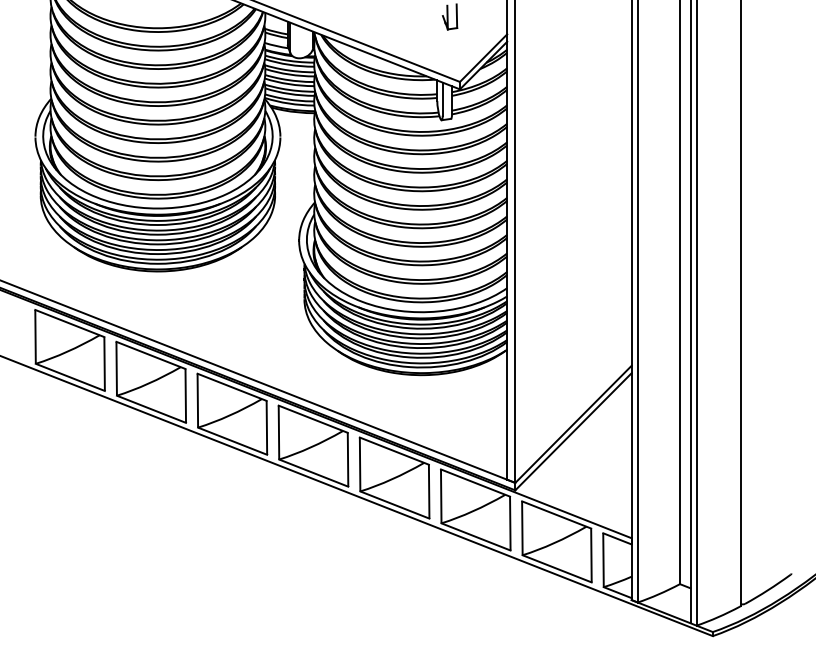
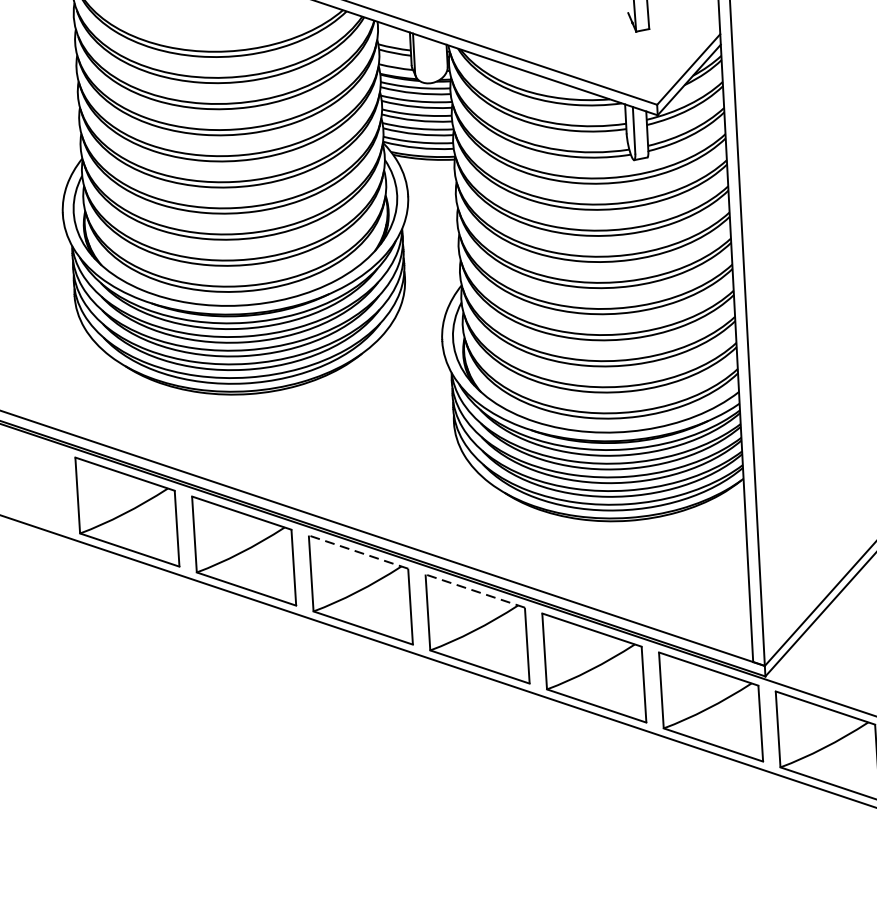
line: (231, 387) -> (357, 552), solid -> dashed
line: (312, 419) -> (474, 591), solid -> dashed

